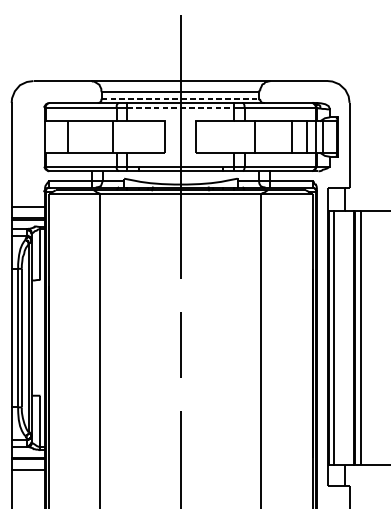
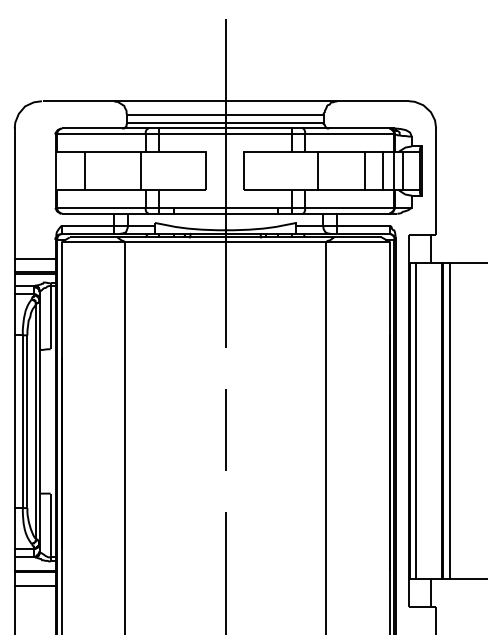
line: (180, 98) -> (225, 123), dashed -> solid
line: (180, 107) -> (225, 134), dashed -> solid

